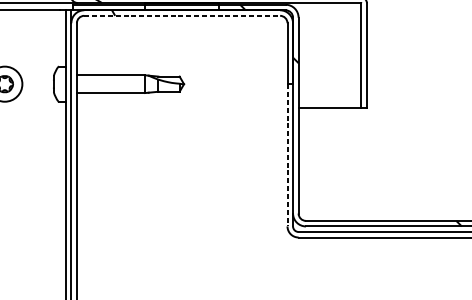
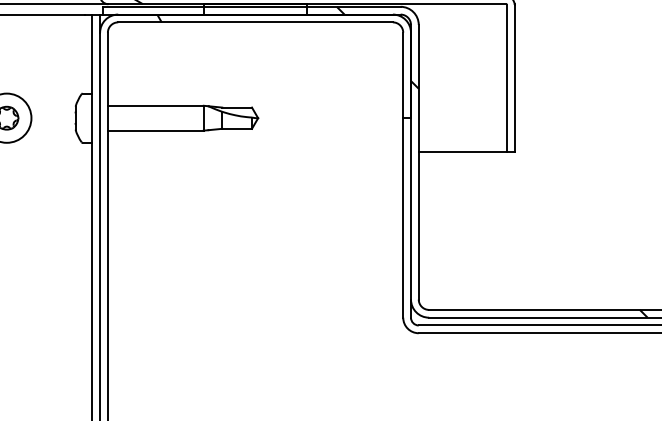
line: (182, 15) -> (256, 22), dashed -> solid
line: (287, 154) -> (403, 217), dashed -> solid

